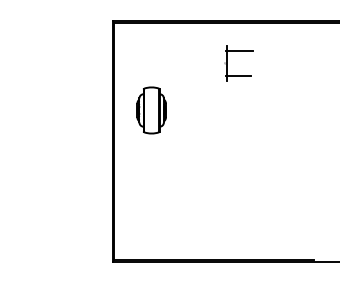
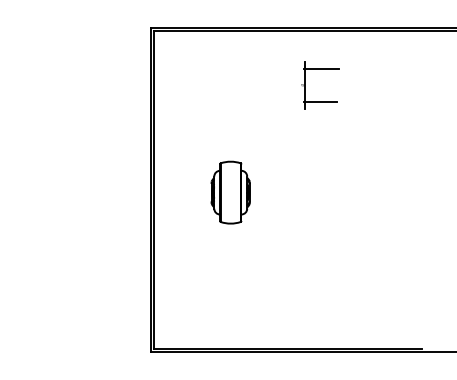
part: (151, 110) -> (230, 192), moved

